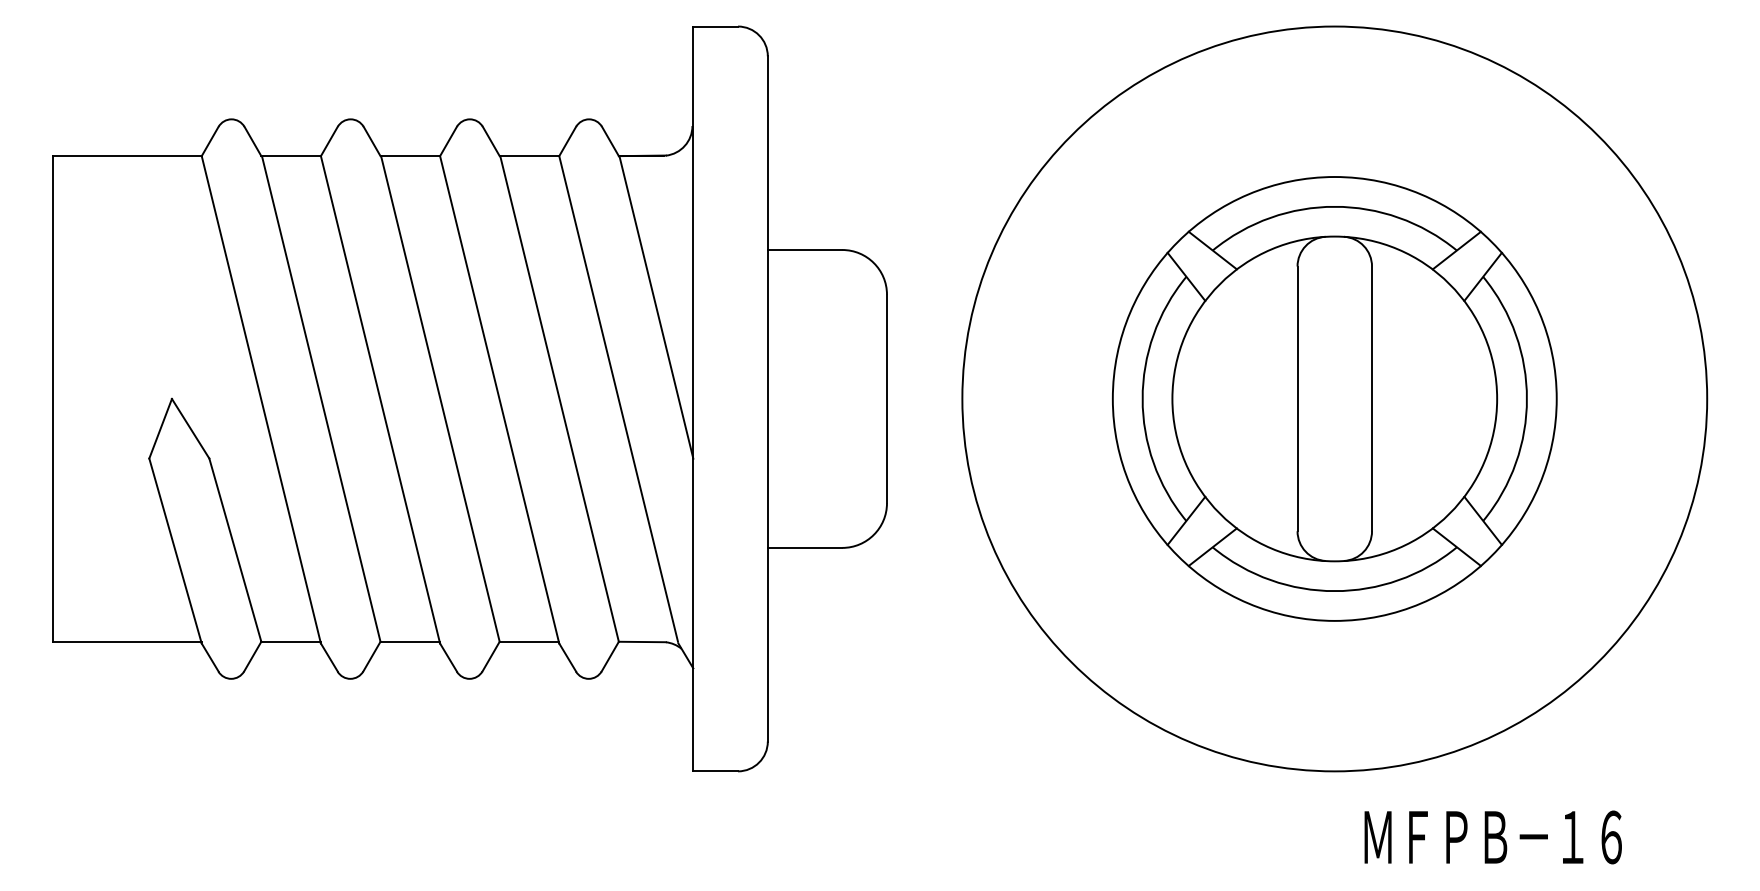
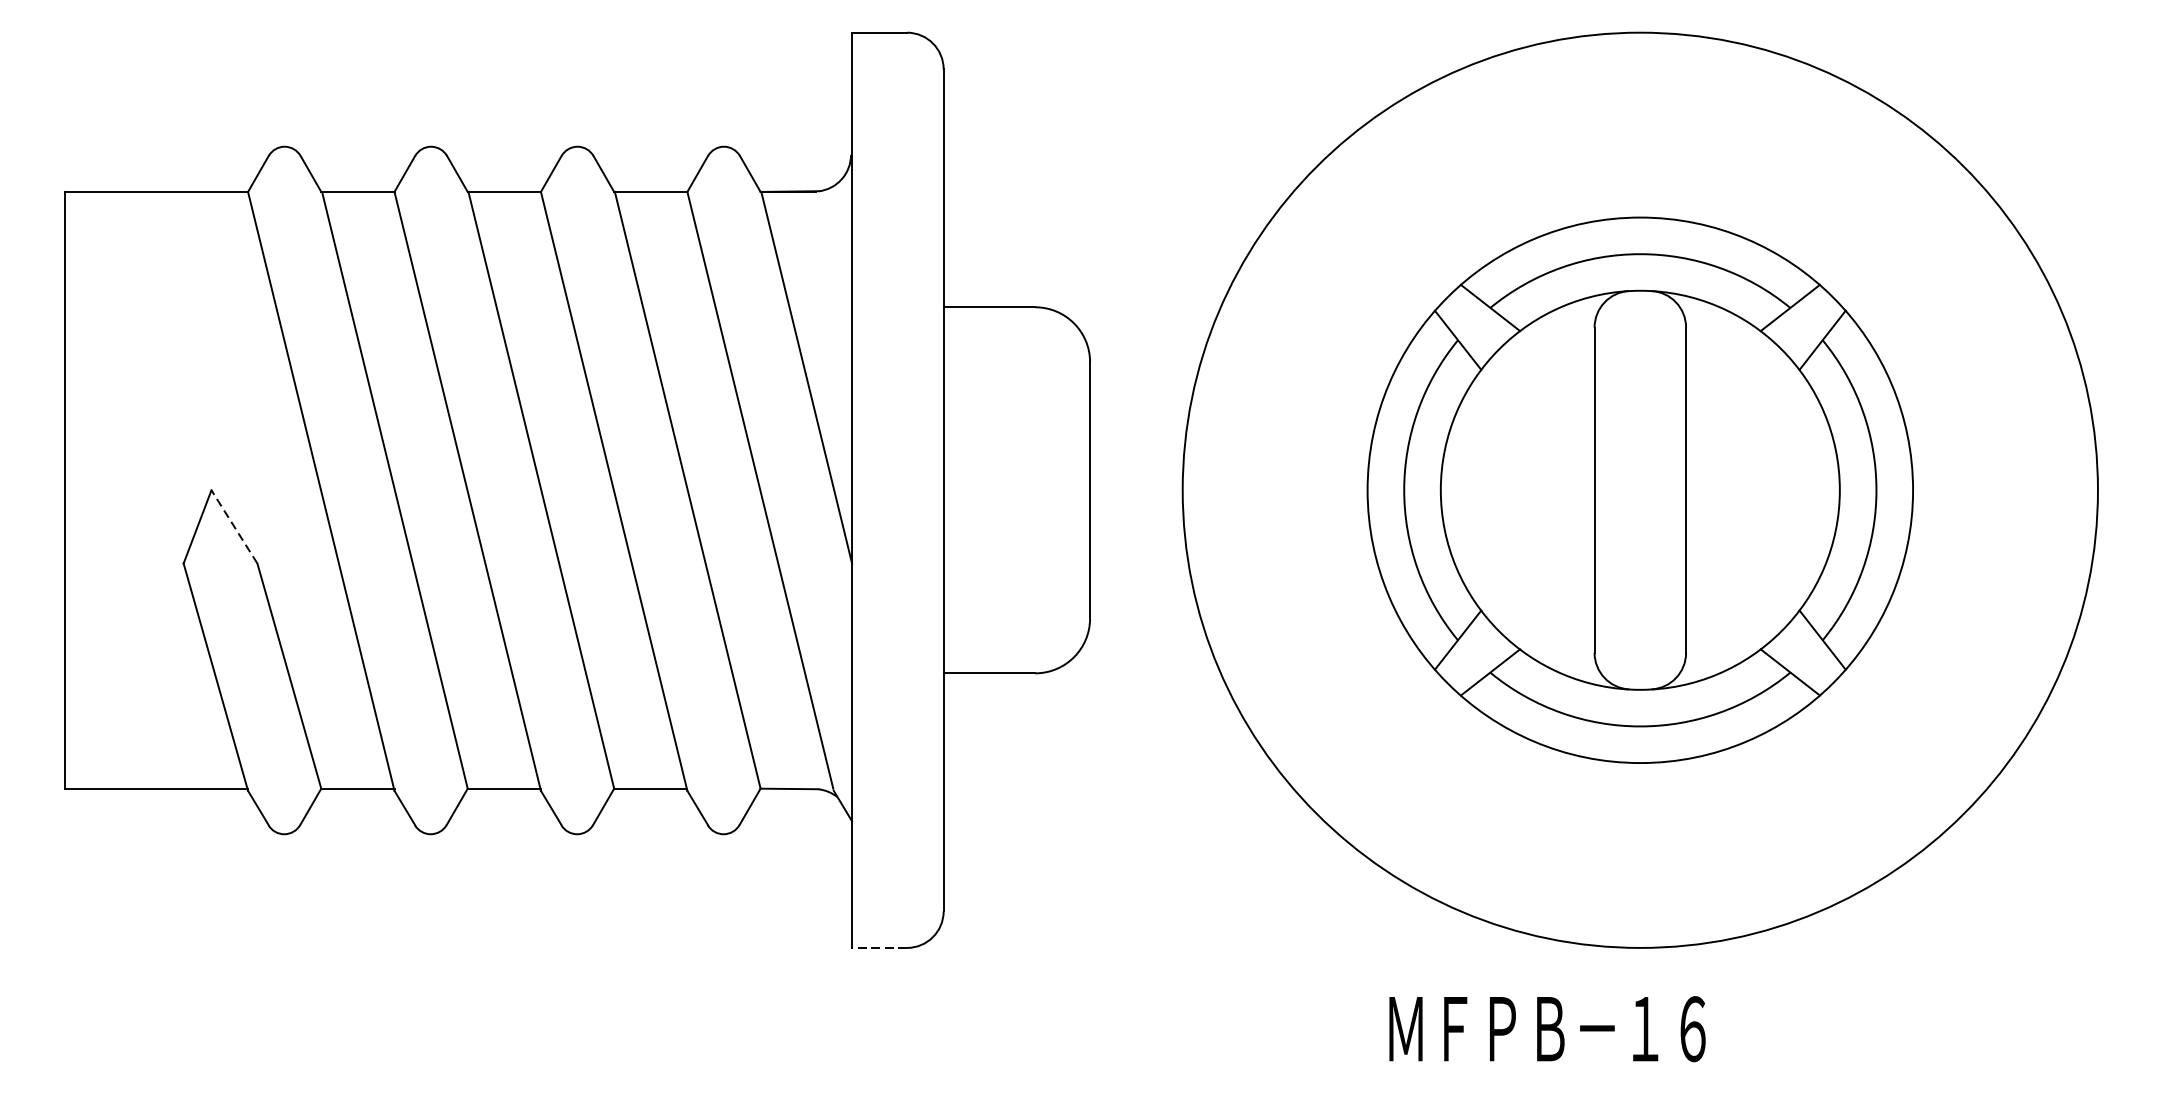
line: (190, 428) -> (234, 526), solid -> dashed
line: (715, 771) -> (879, 948), solid -> dashed
text: (1492, 837) -> (1546, 1029), moved

